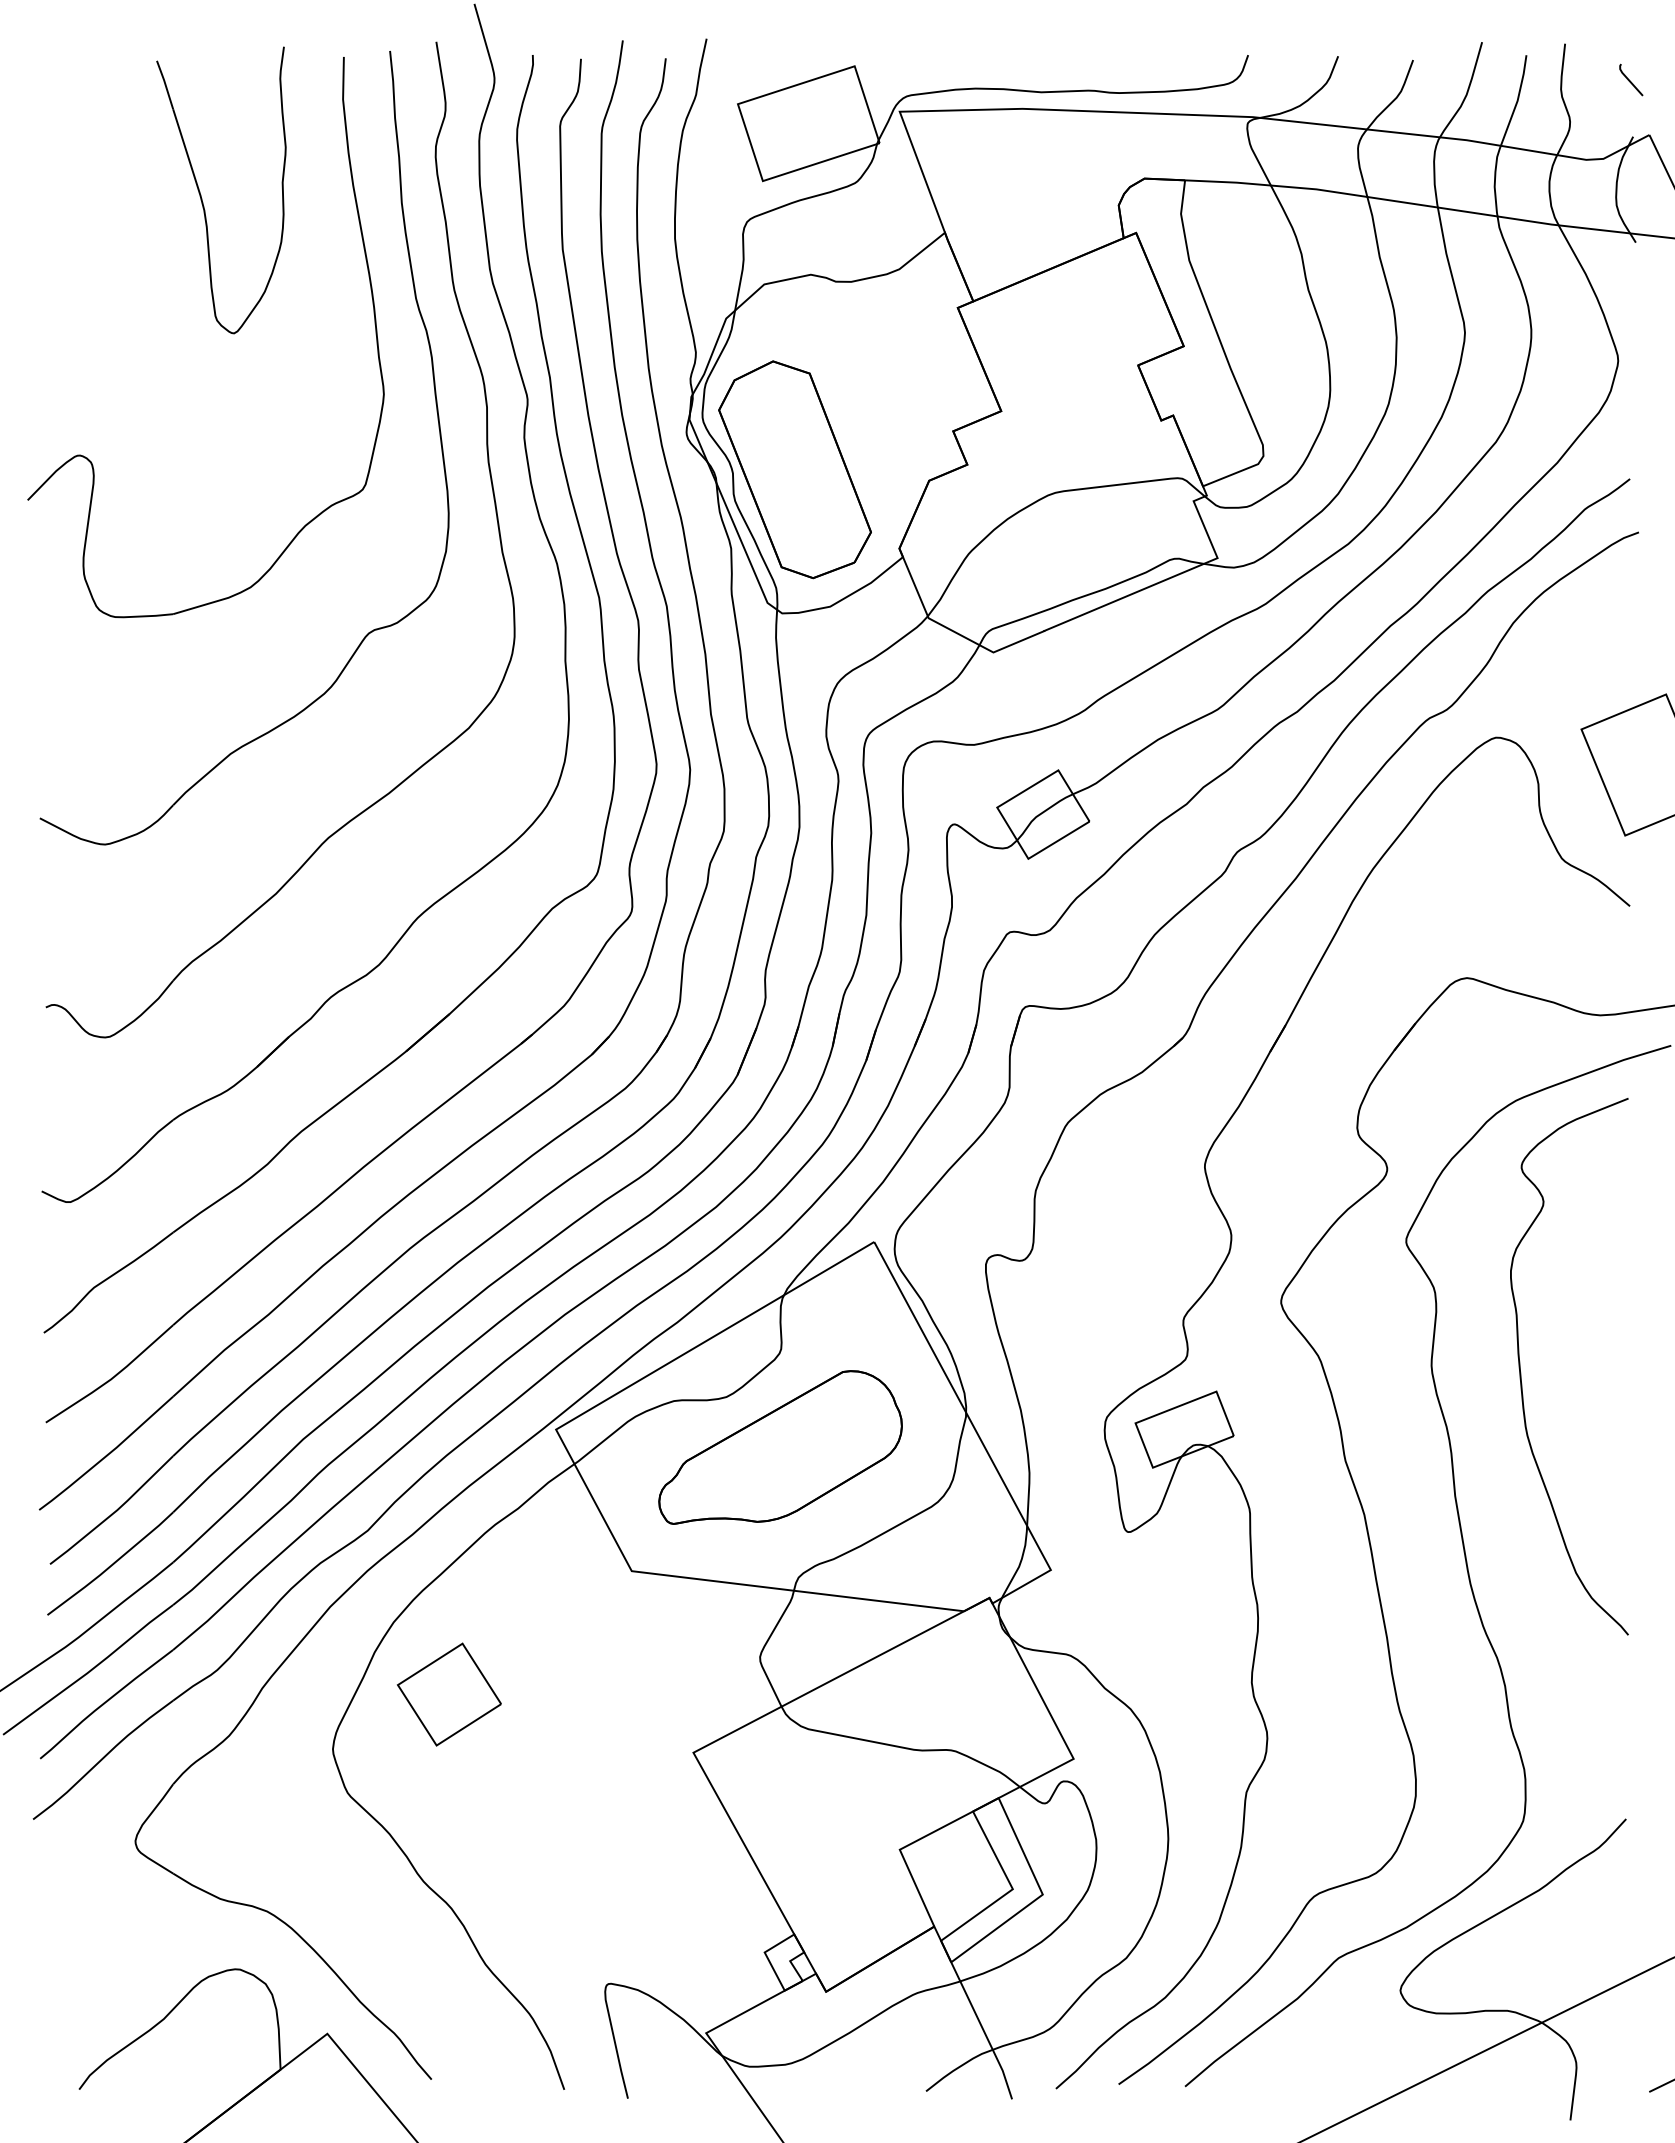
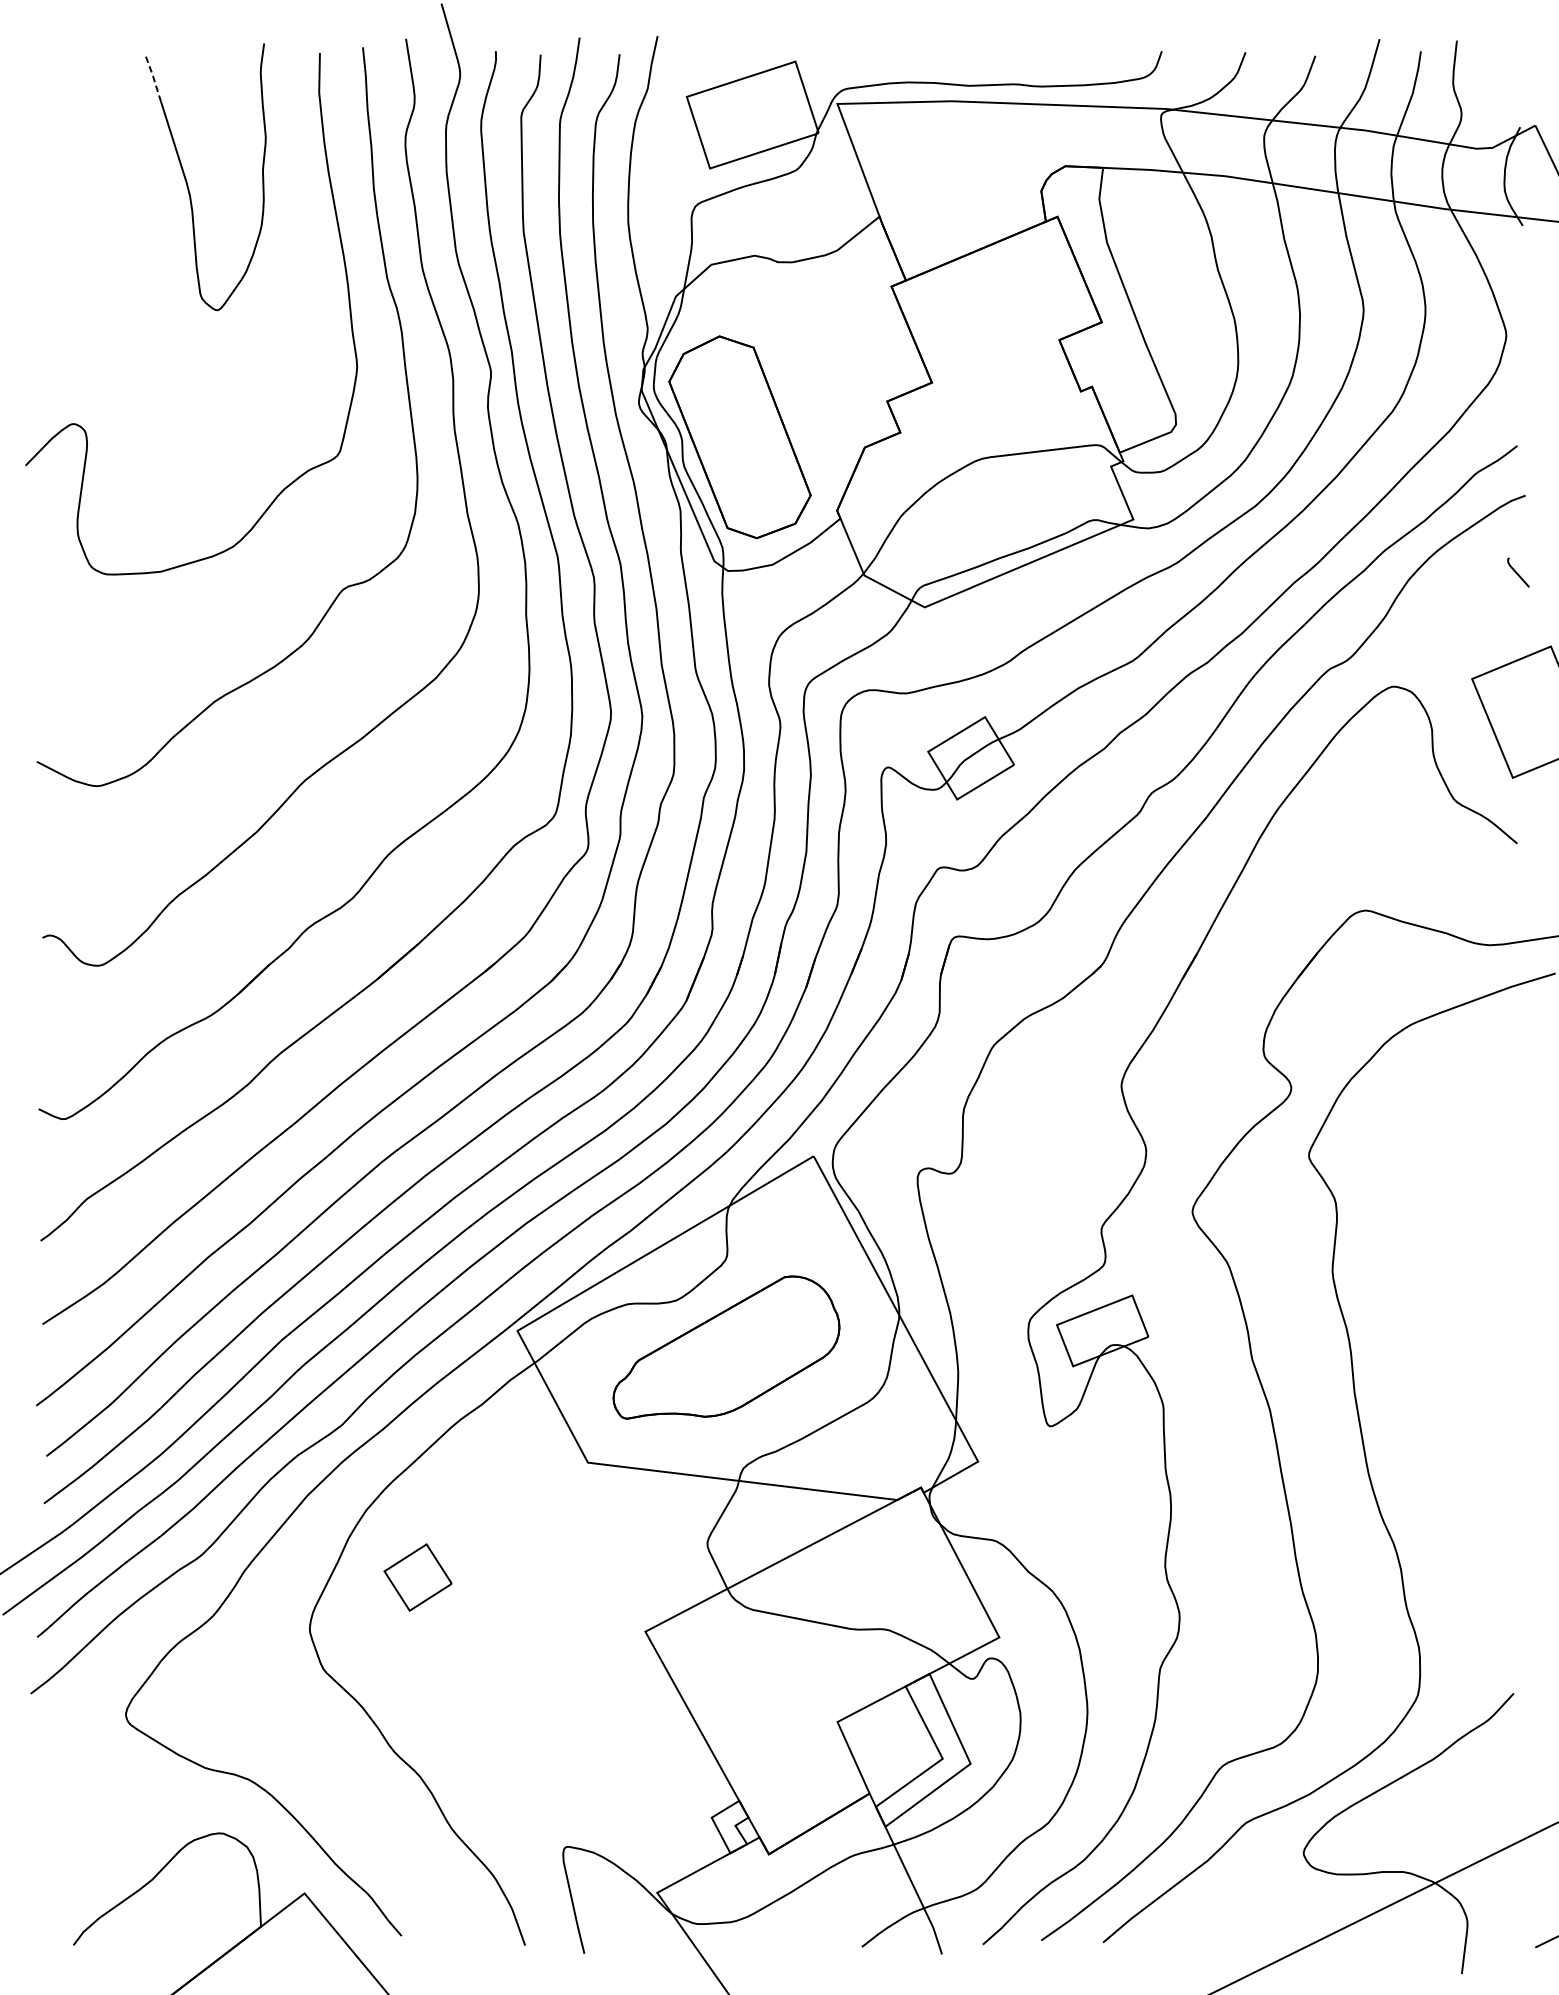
line: (1630, 80) -> (1517, 572), moved
line: (165, 83) -> (153, 77), solid -> dashed
curve: (1521, 1372) -> (1416, 1277), removed
part: (448, 1694) -> (417, 1577), size x0.7

